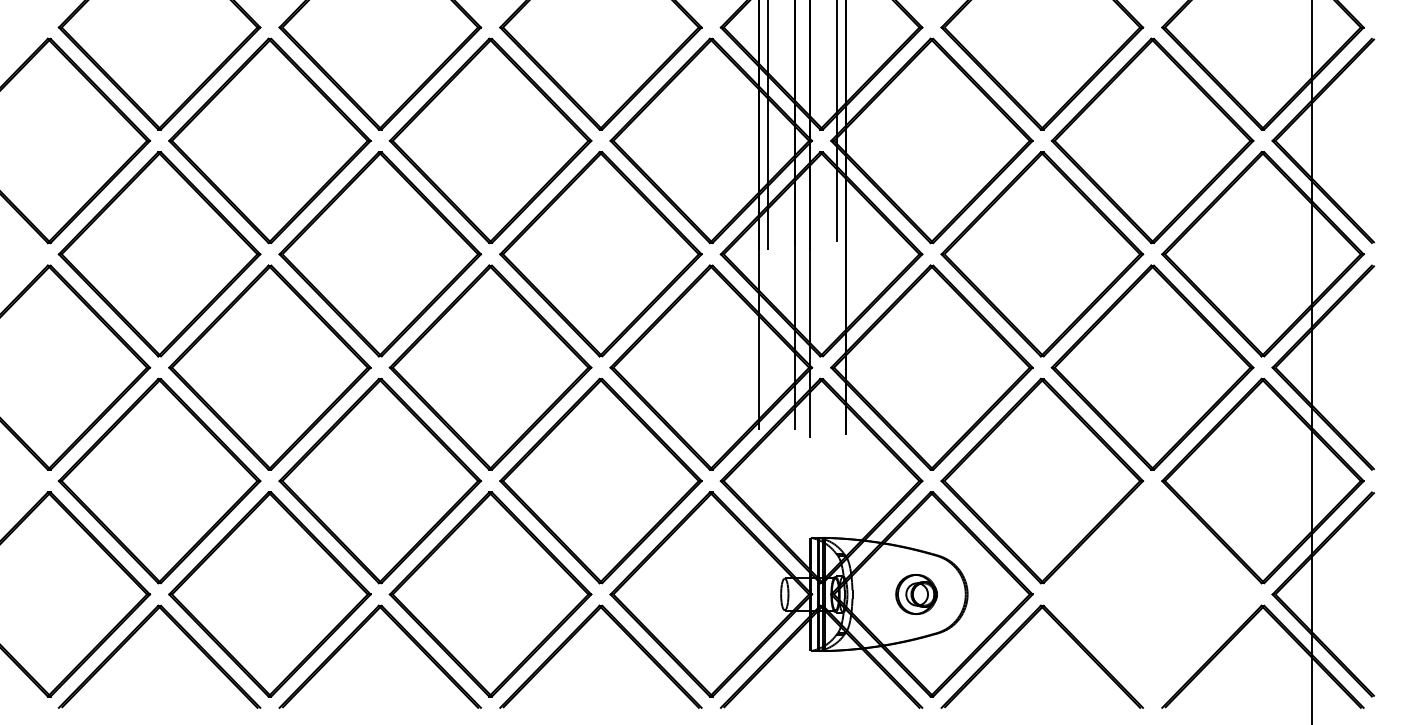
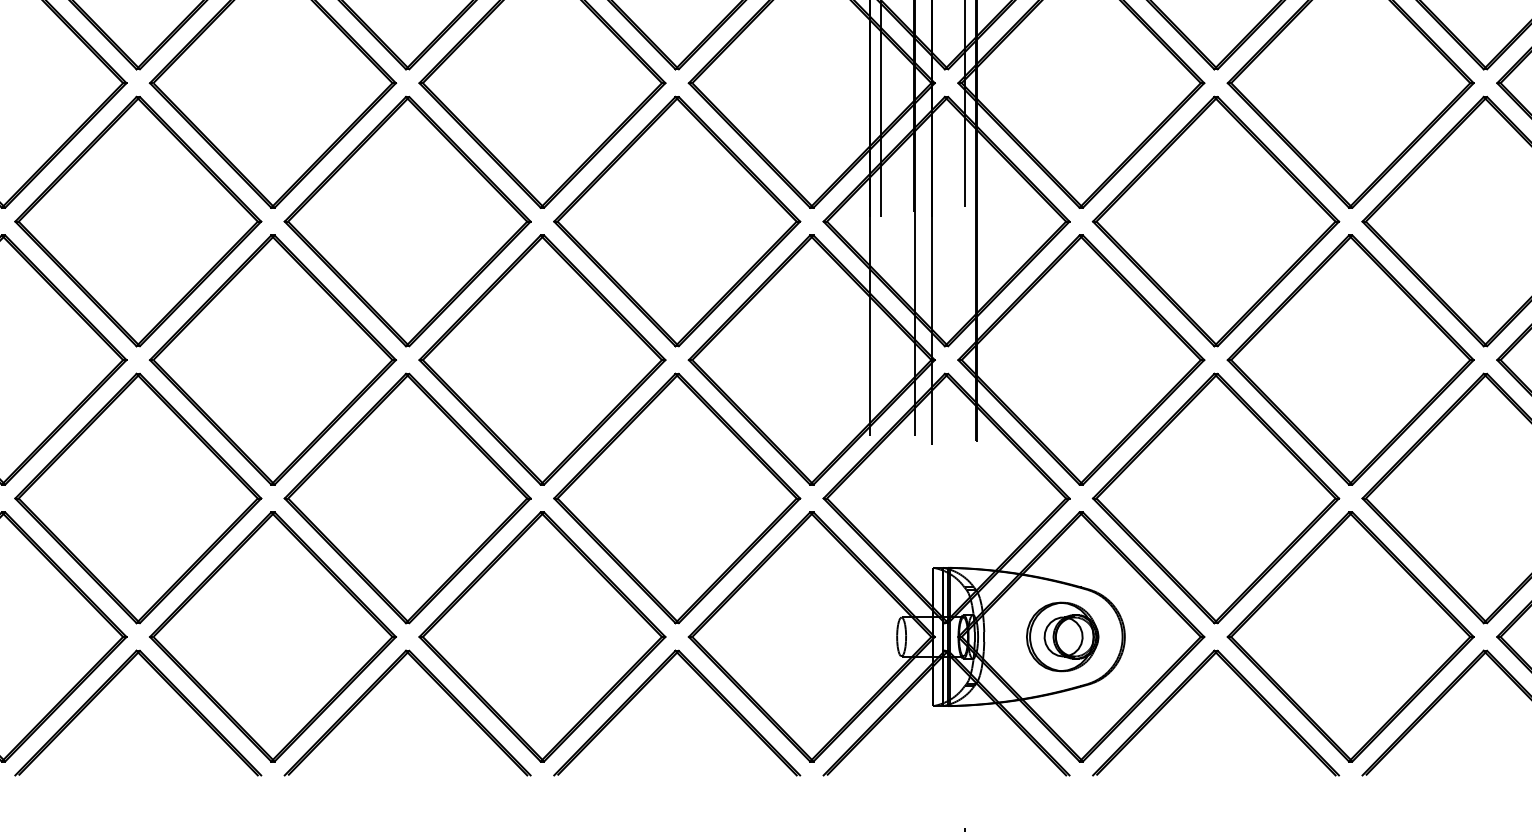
part: (916, 594) -> (1062, 636), size x1.43
part: (1152, 594) -> (1350, 636), added

